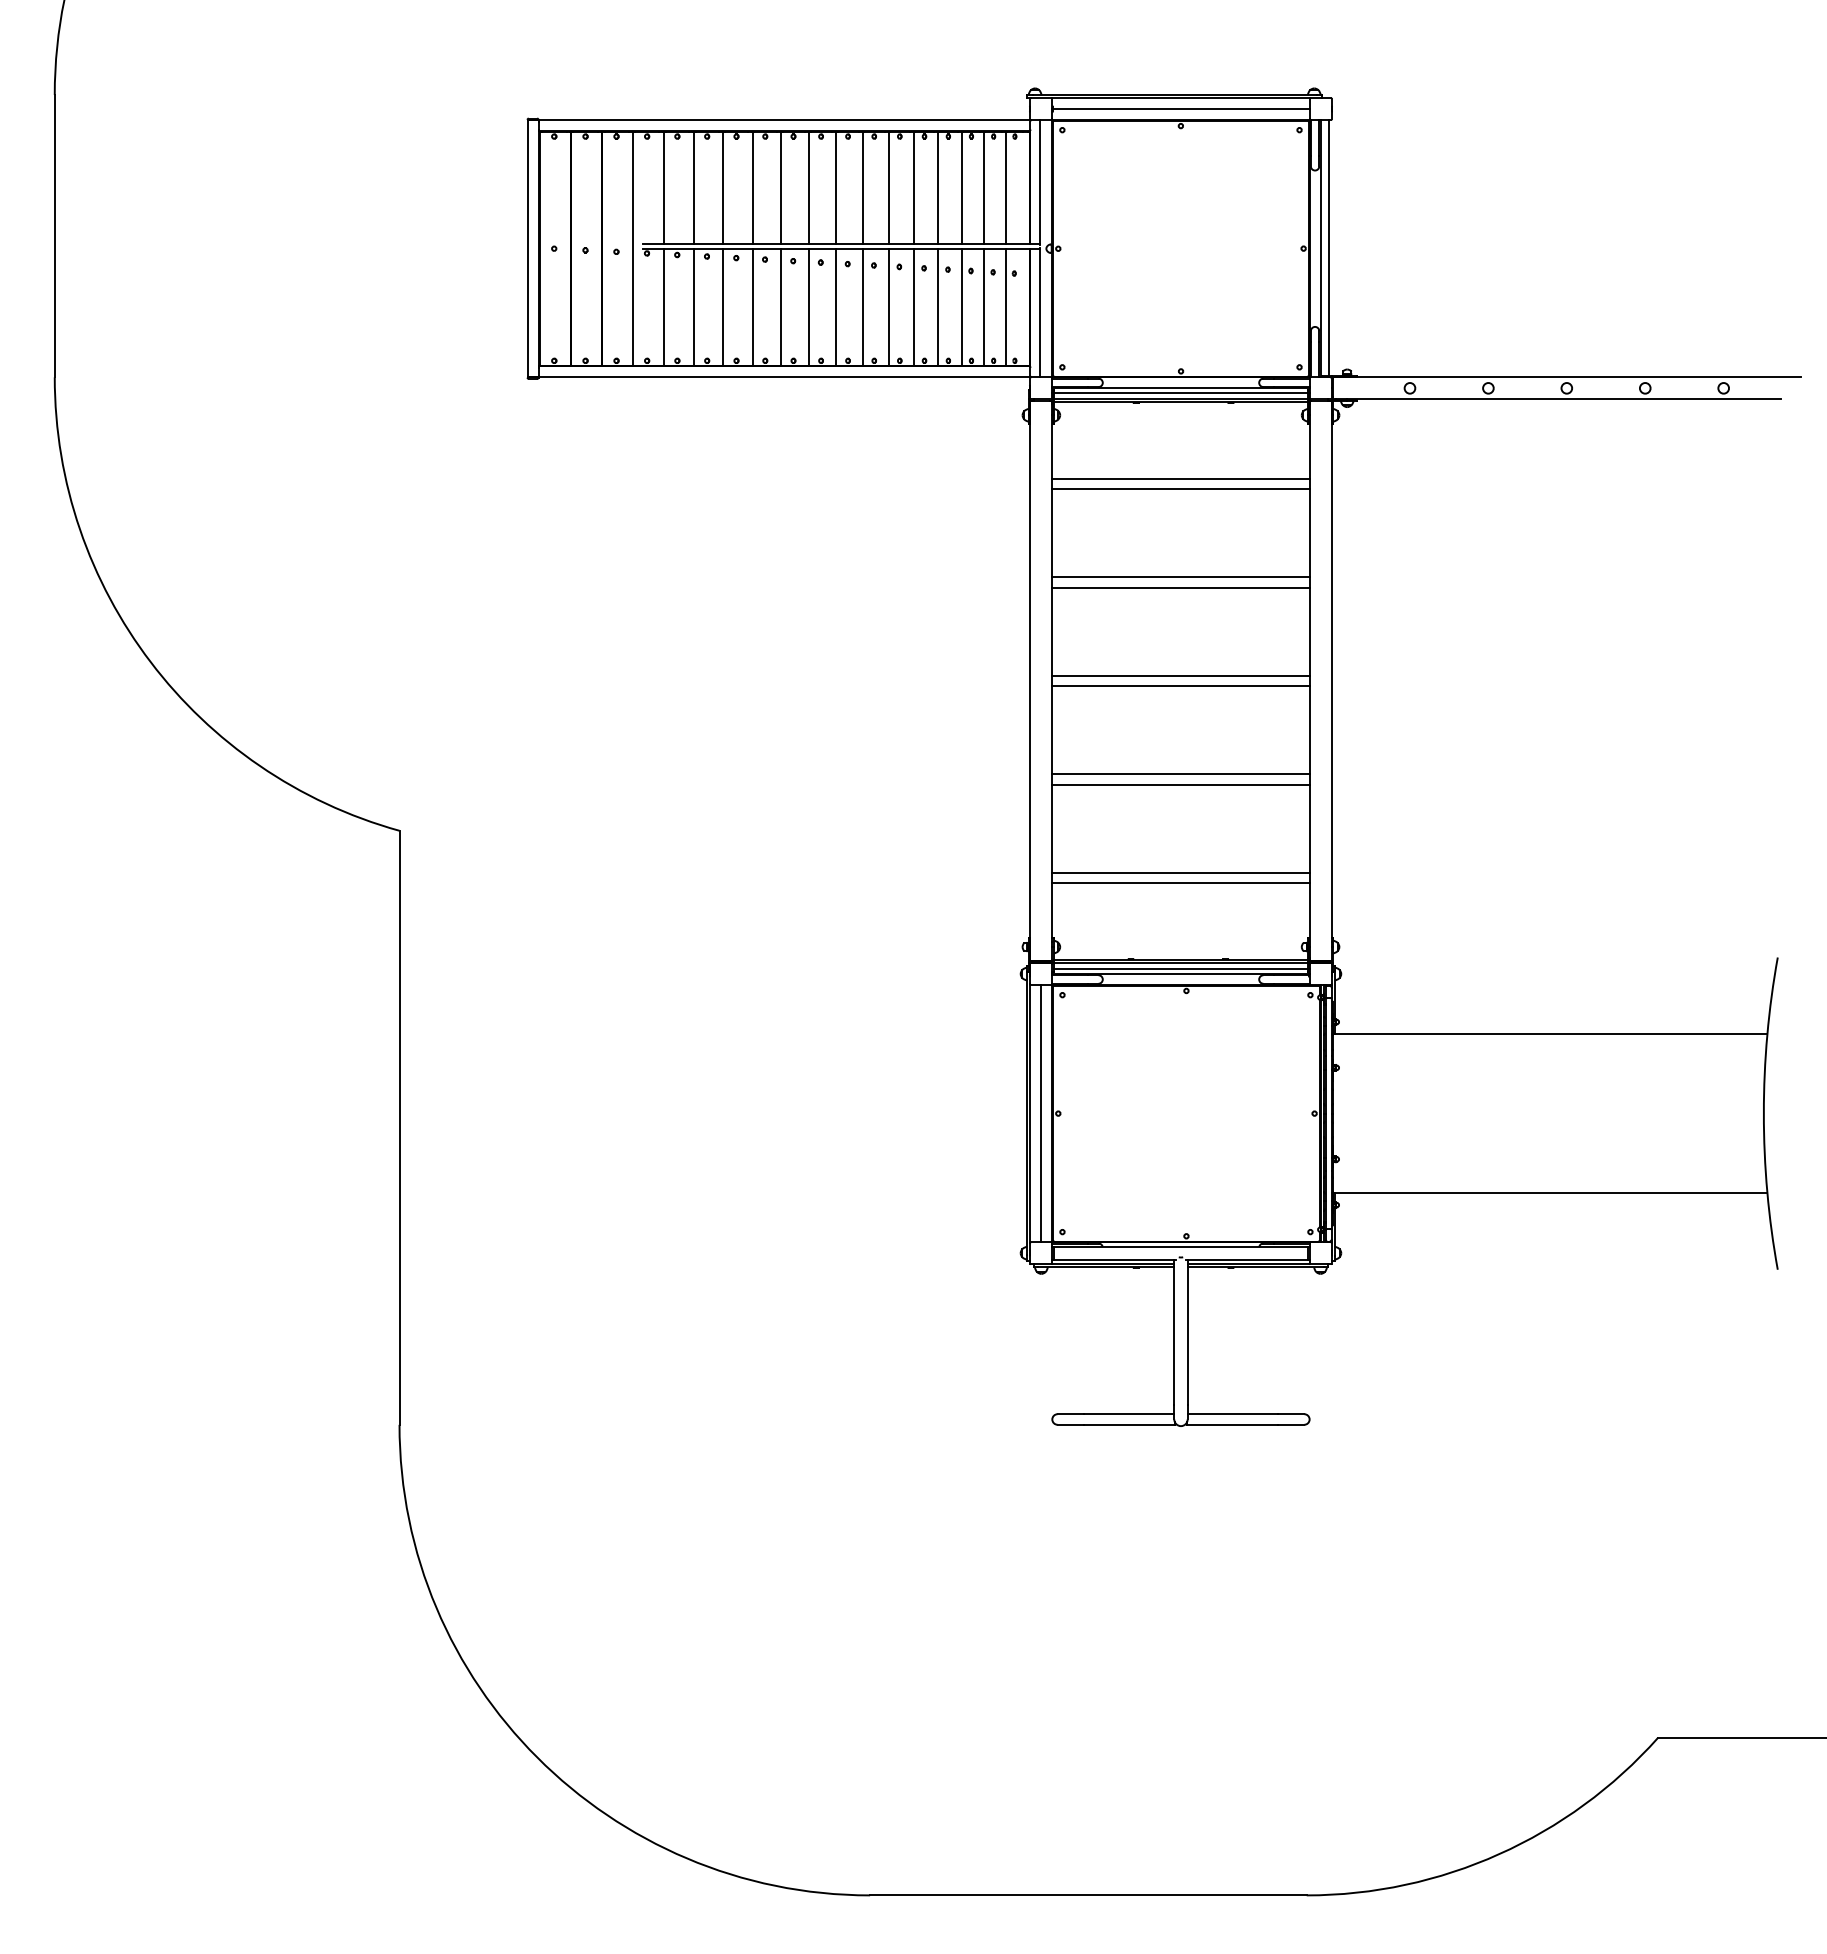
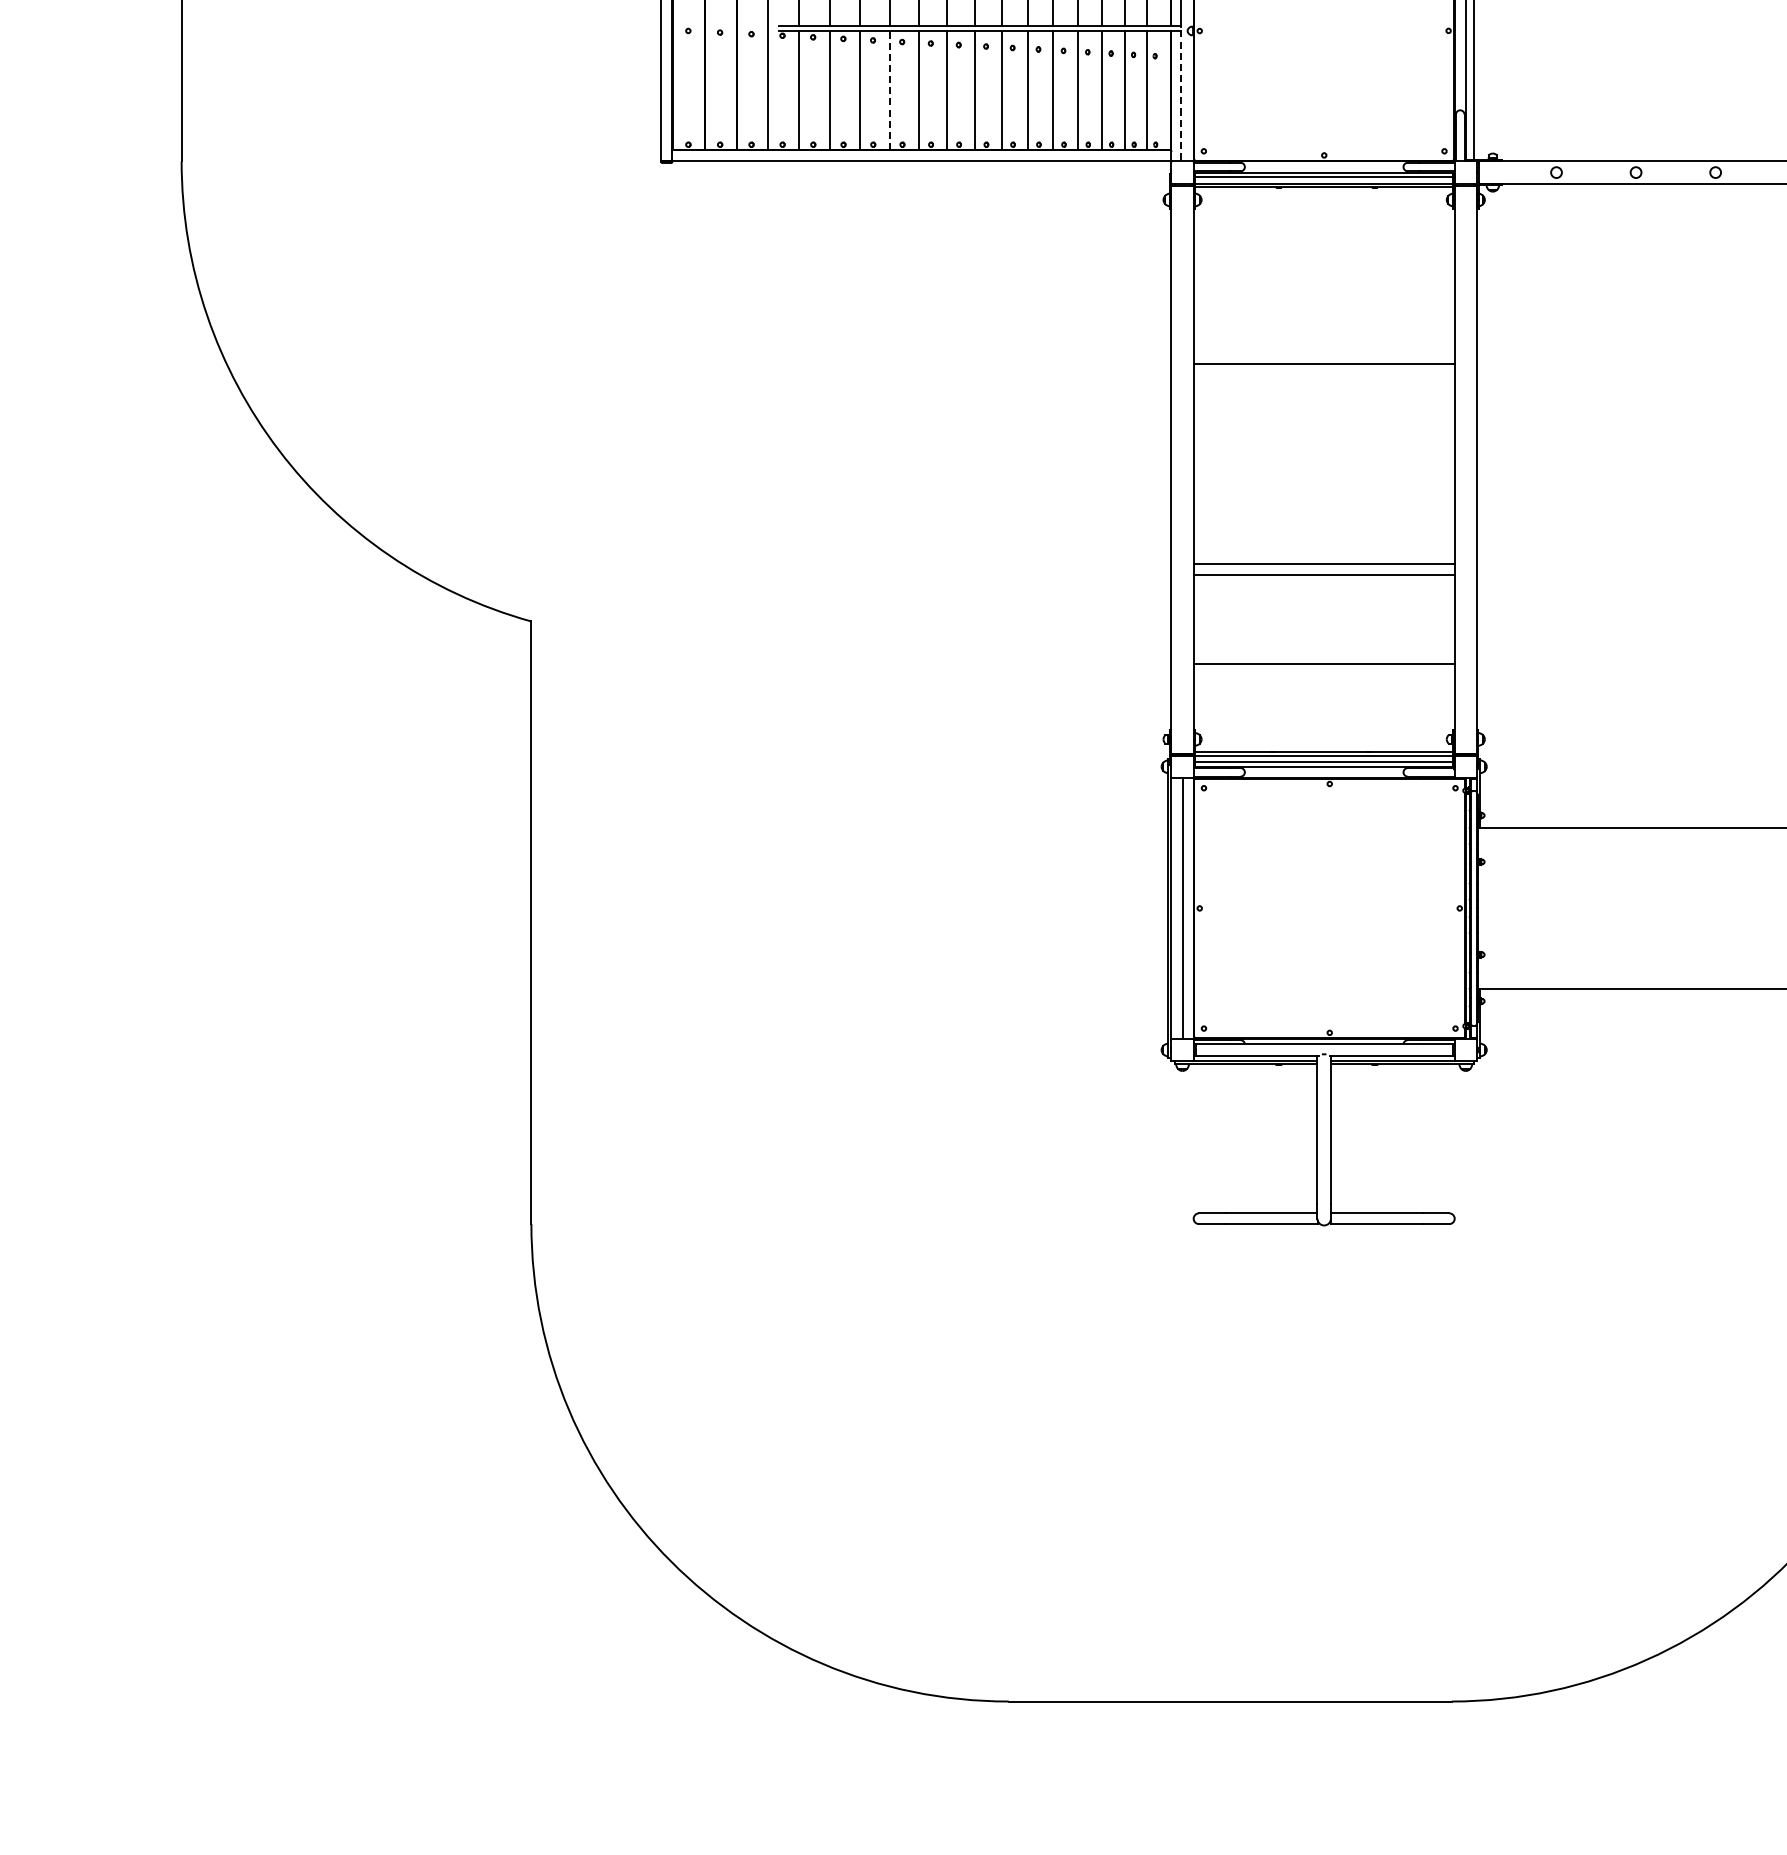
line: (752, 307) -> (889, 90), solid -> dashed
line: (1039, 312) -> (1180, 95), solid -> dashed
line: (1180, 478) -> (1323, 264), removed
line: (1180, 489) -> (1323, 275), removed
line: (1180, 587) -> (1323, 374), removed
line: (1180, 675) -> (1323, 463), removed
line: (1180, 686) -> (1323, 475), removed
line: (1180, 883) -> (1323, 674), removed

